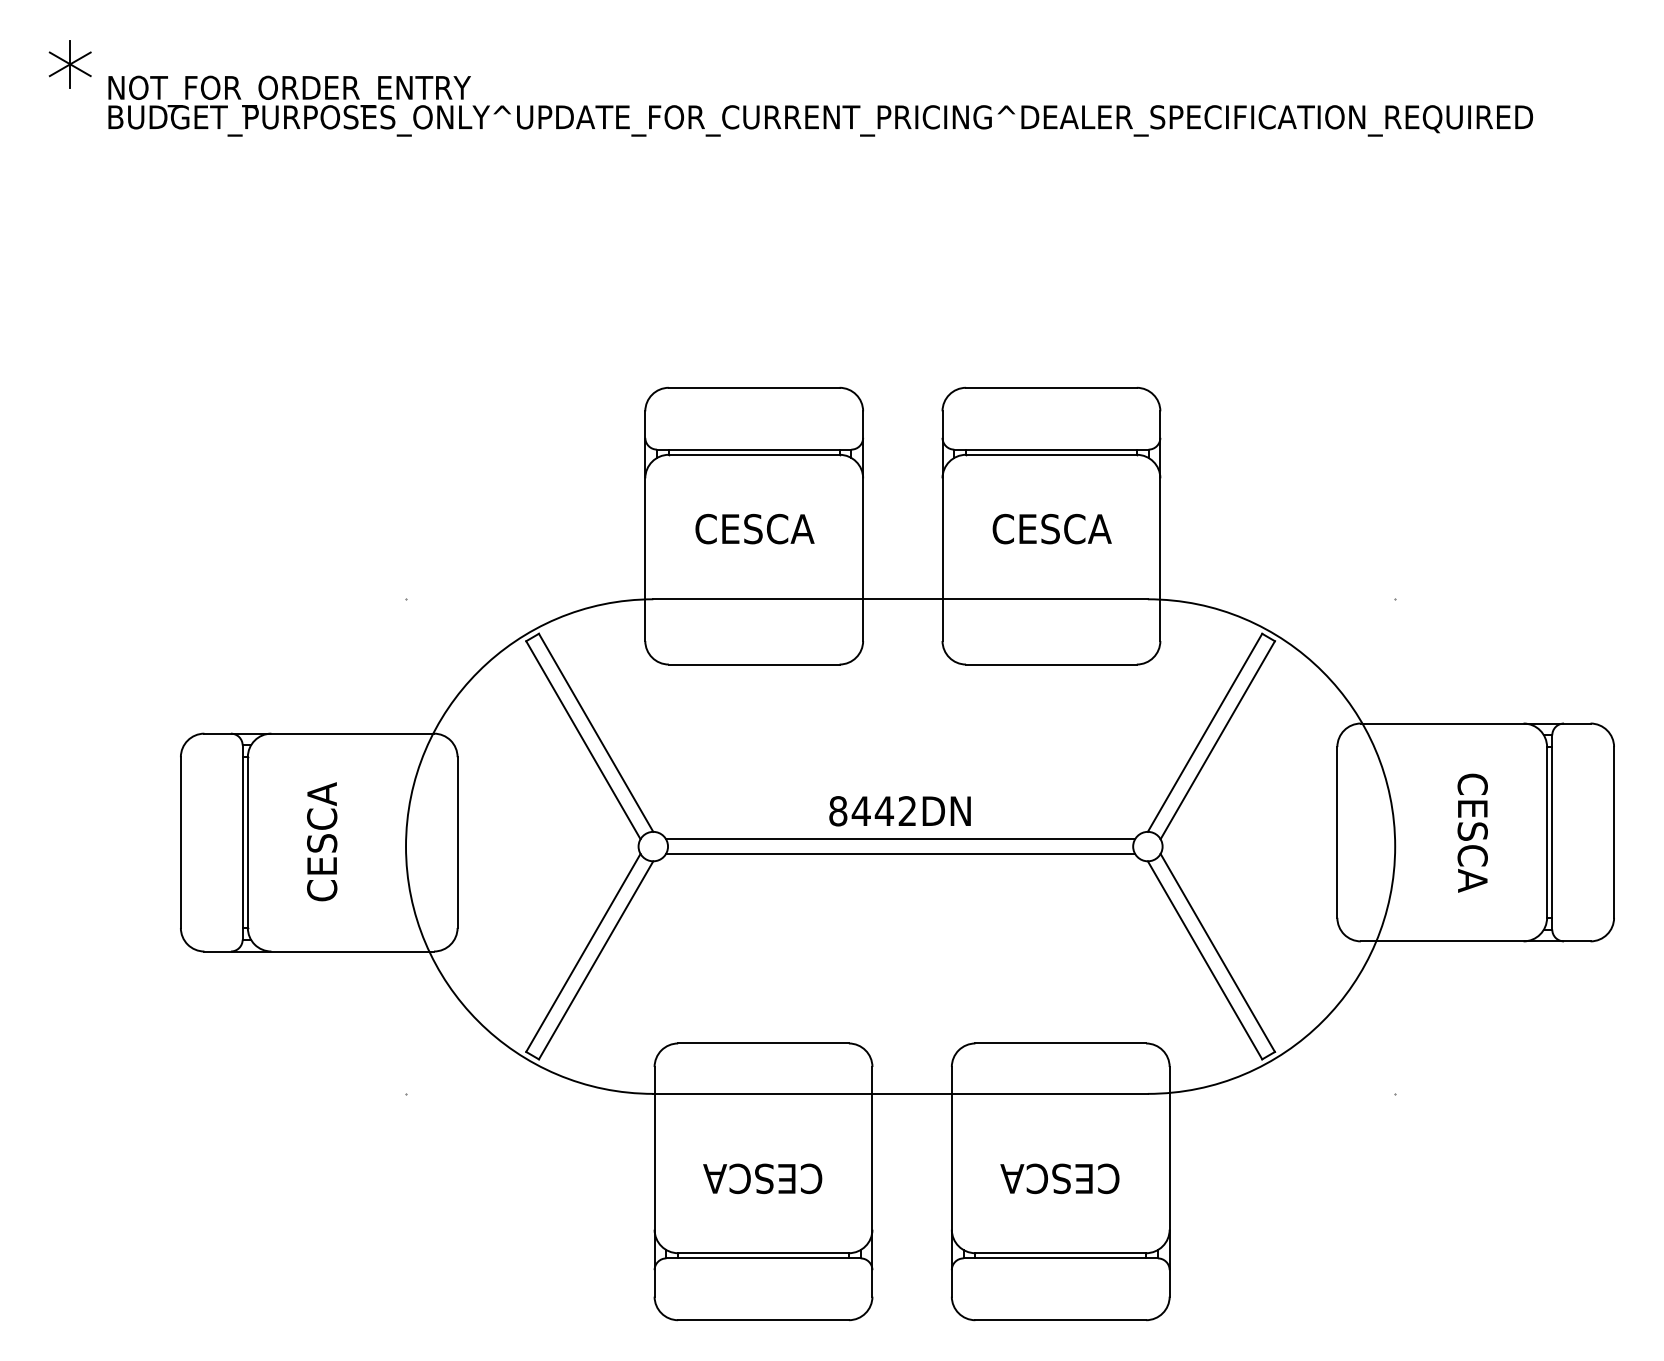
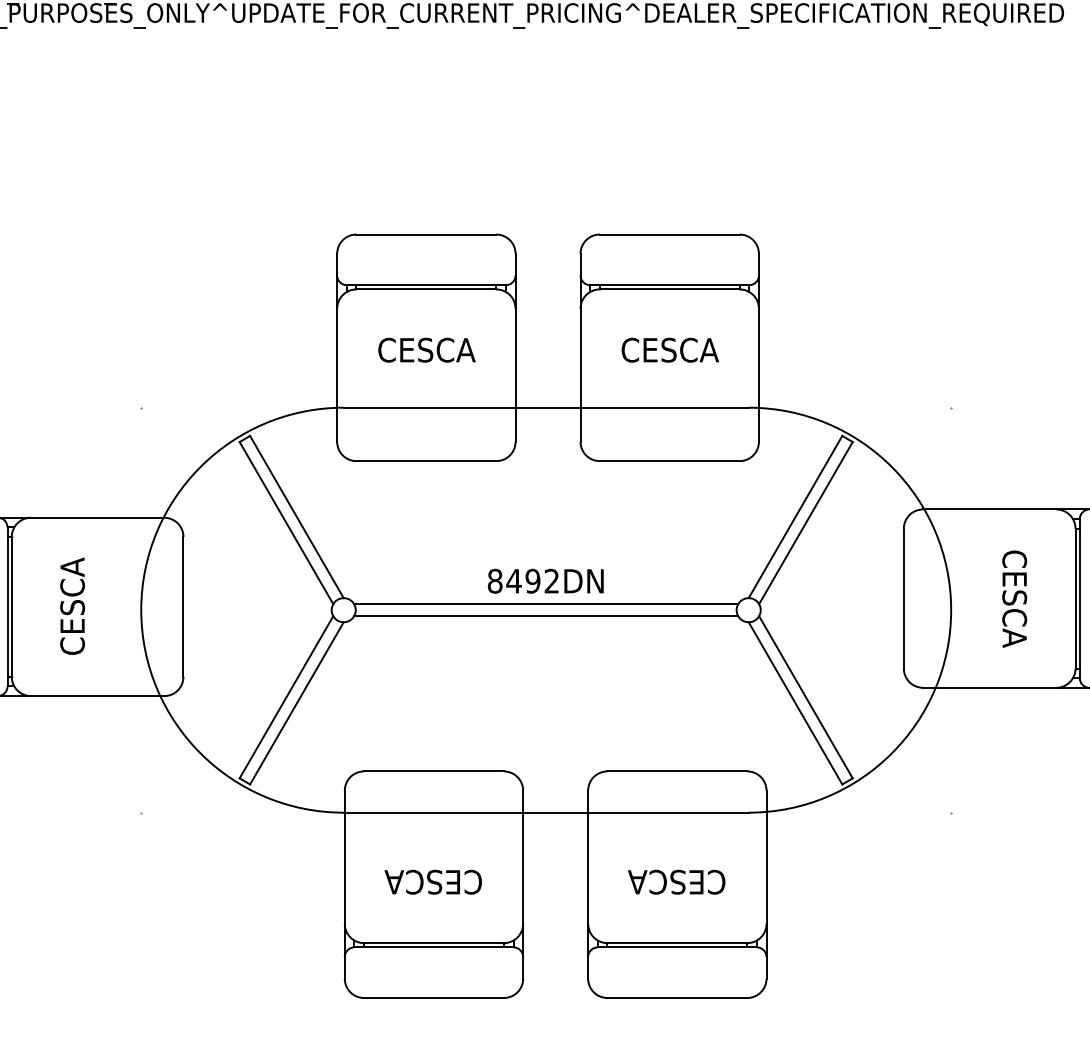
text: (884, 811) -> (533, 581), 8442DN -> 8492DN

